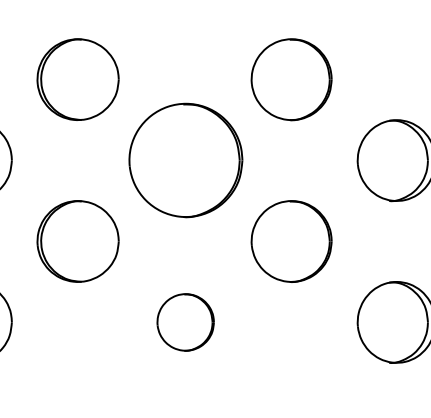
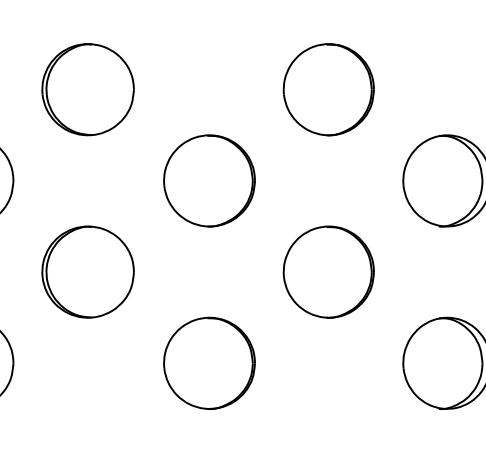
part: (185, 160) -> (209, 180), size x0.71
part: (185, 322) -> (209, 363), size x1.43

